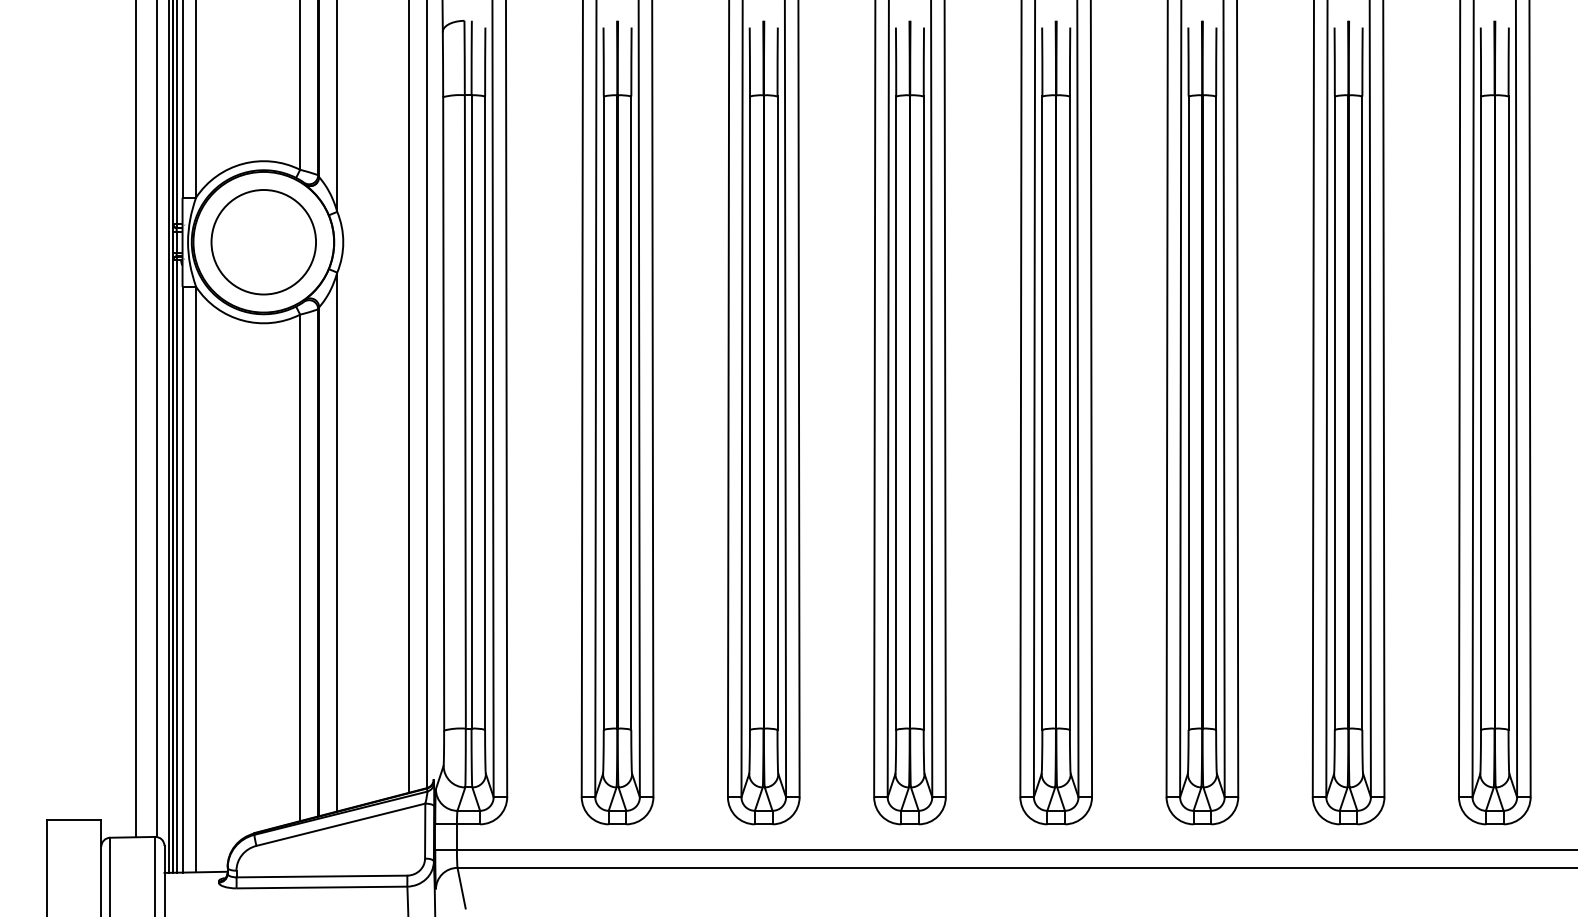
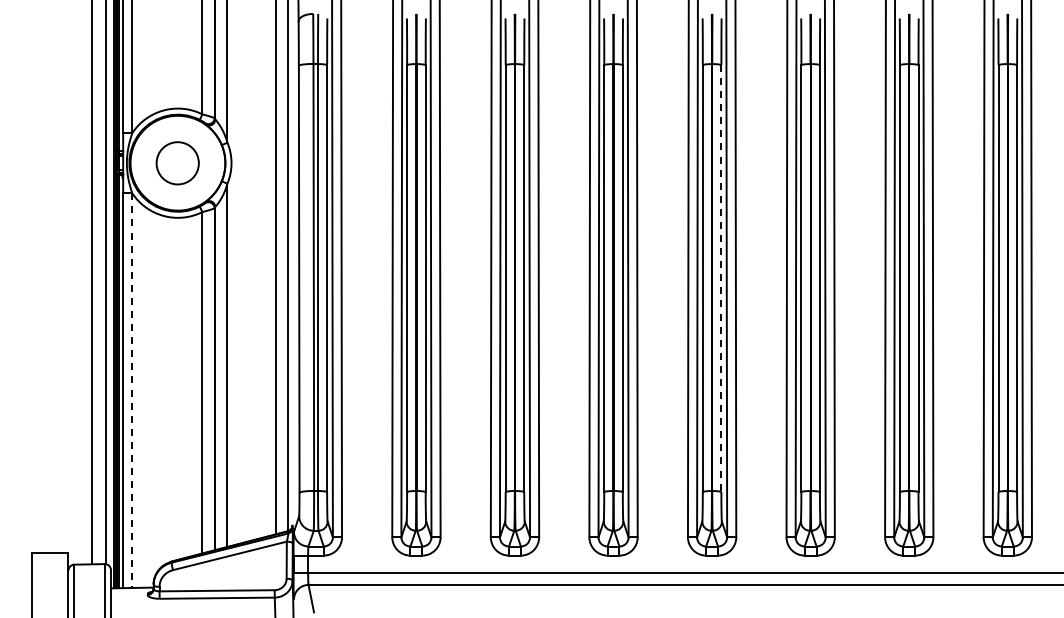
circle: (263, 242) -> (177, 163), size x0.6
line: (1070, 413) -> (721, 278), solid -> dashed
line: (196, 580) -> (132, 391), solid -> dashed

